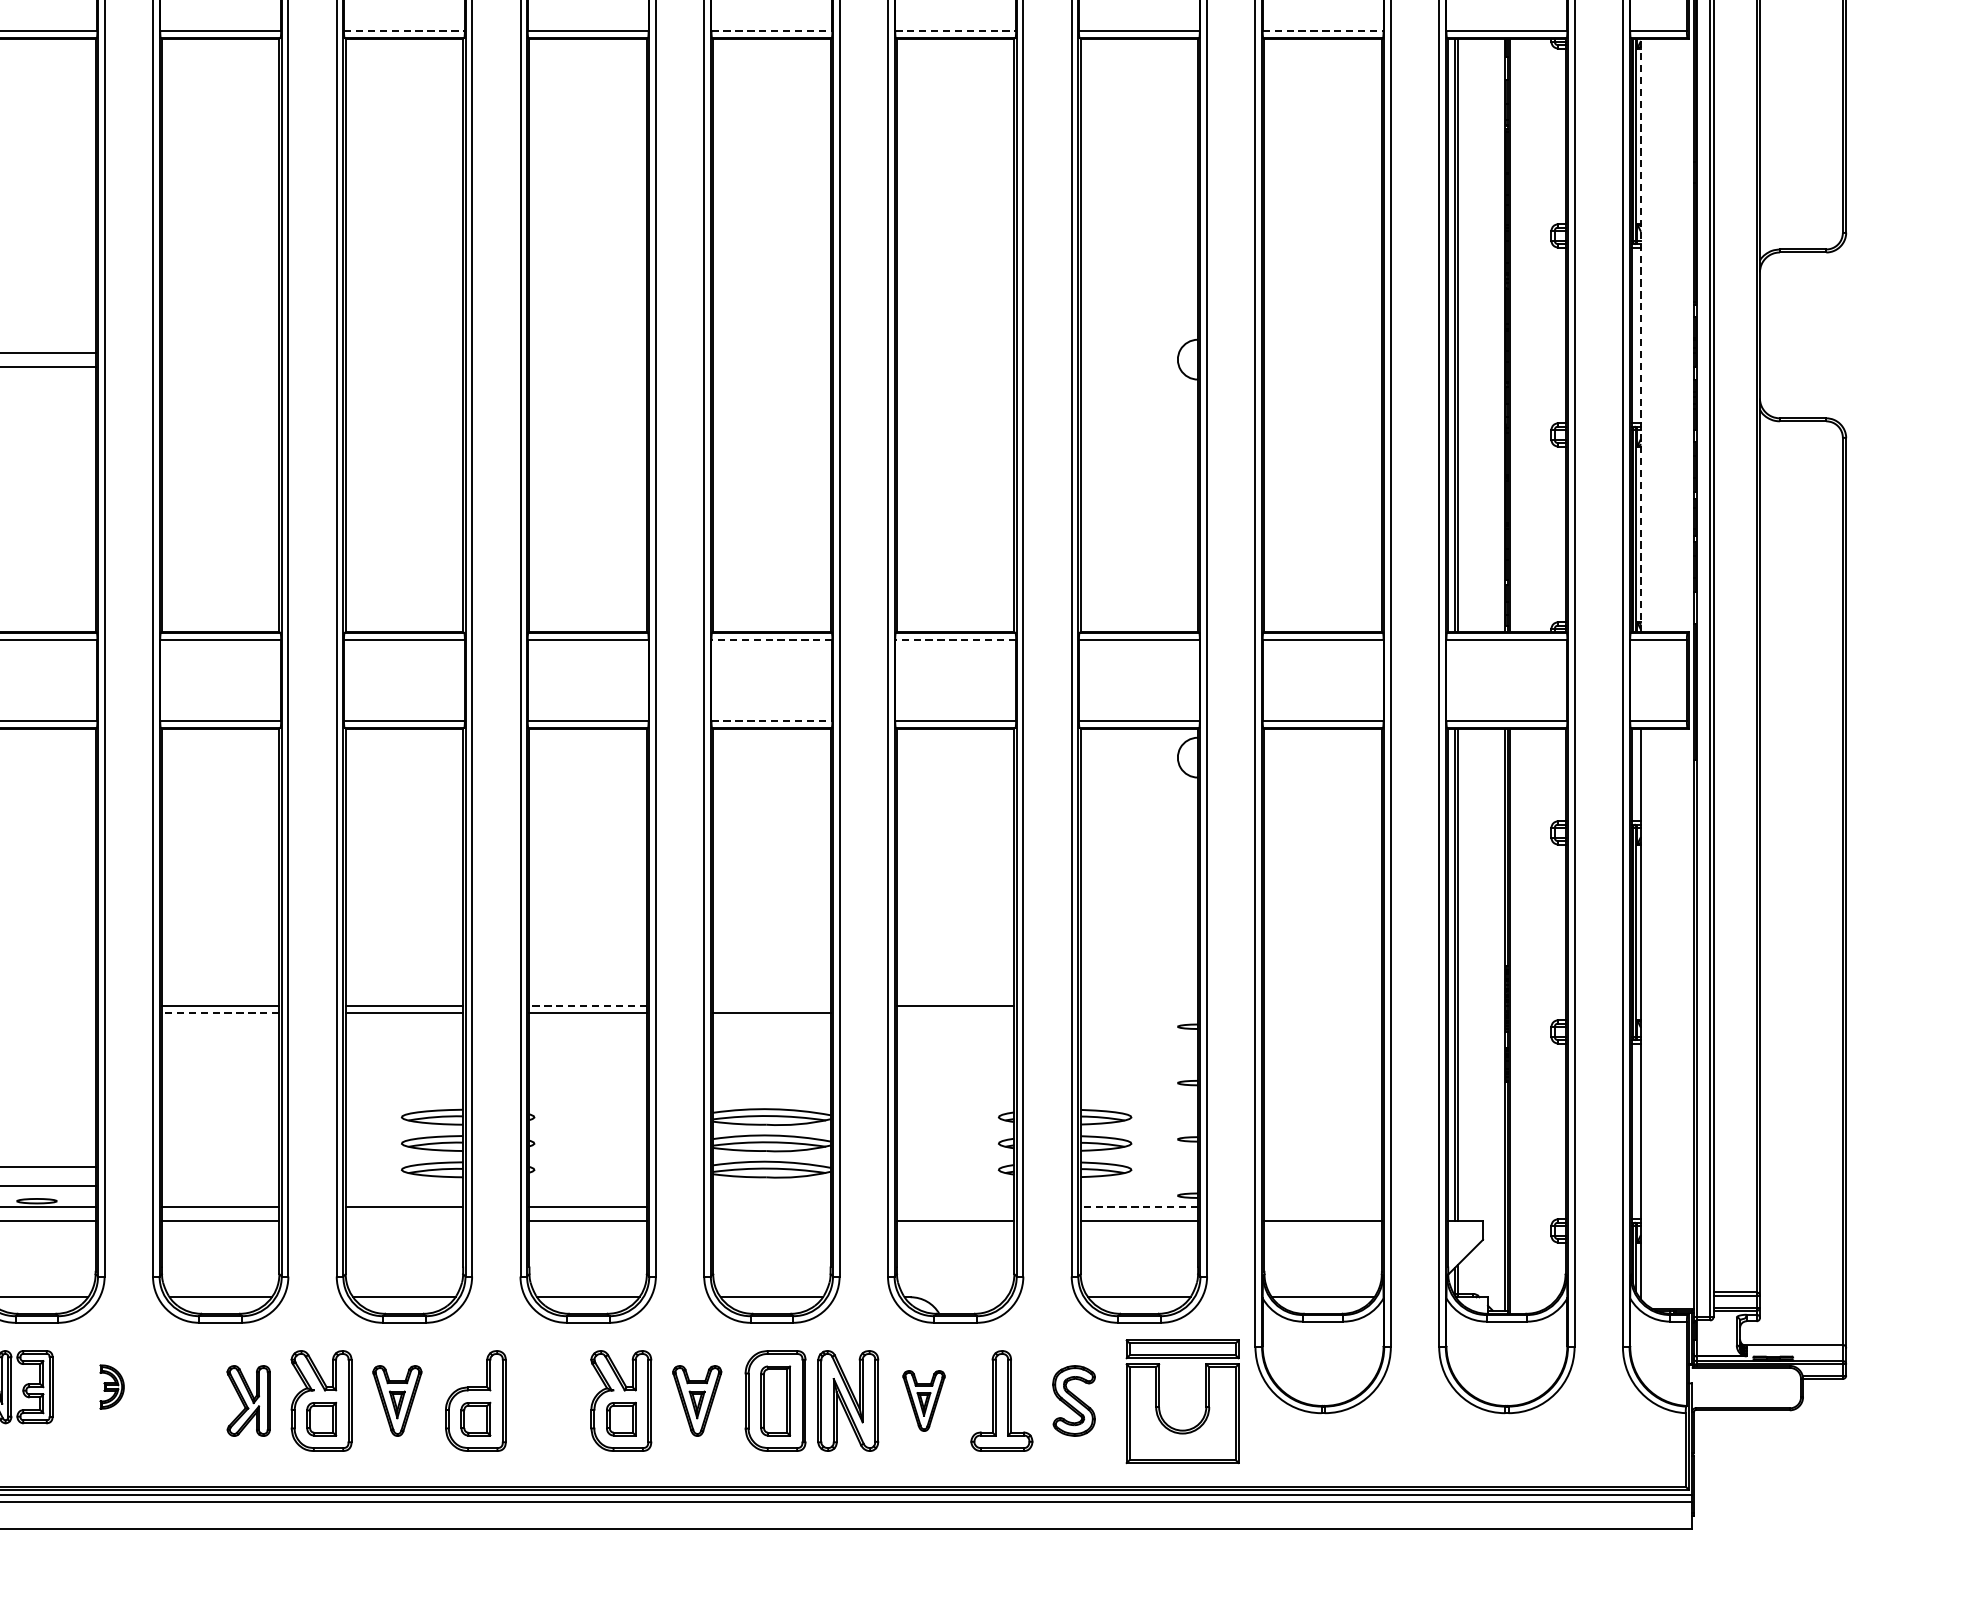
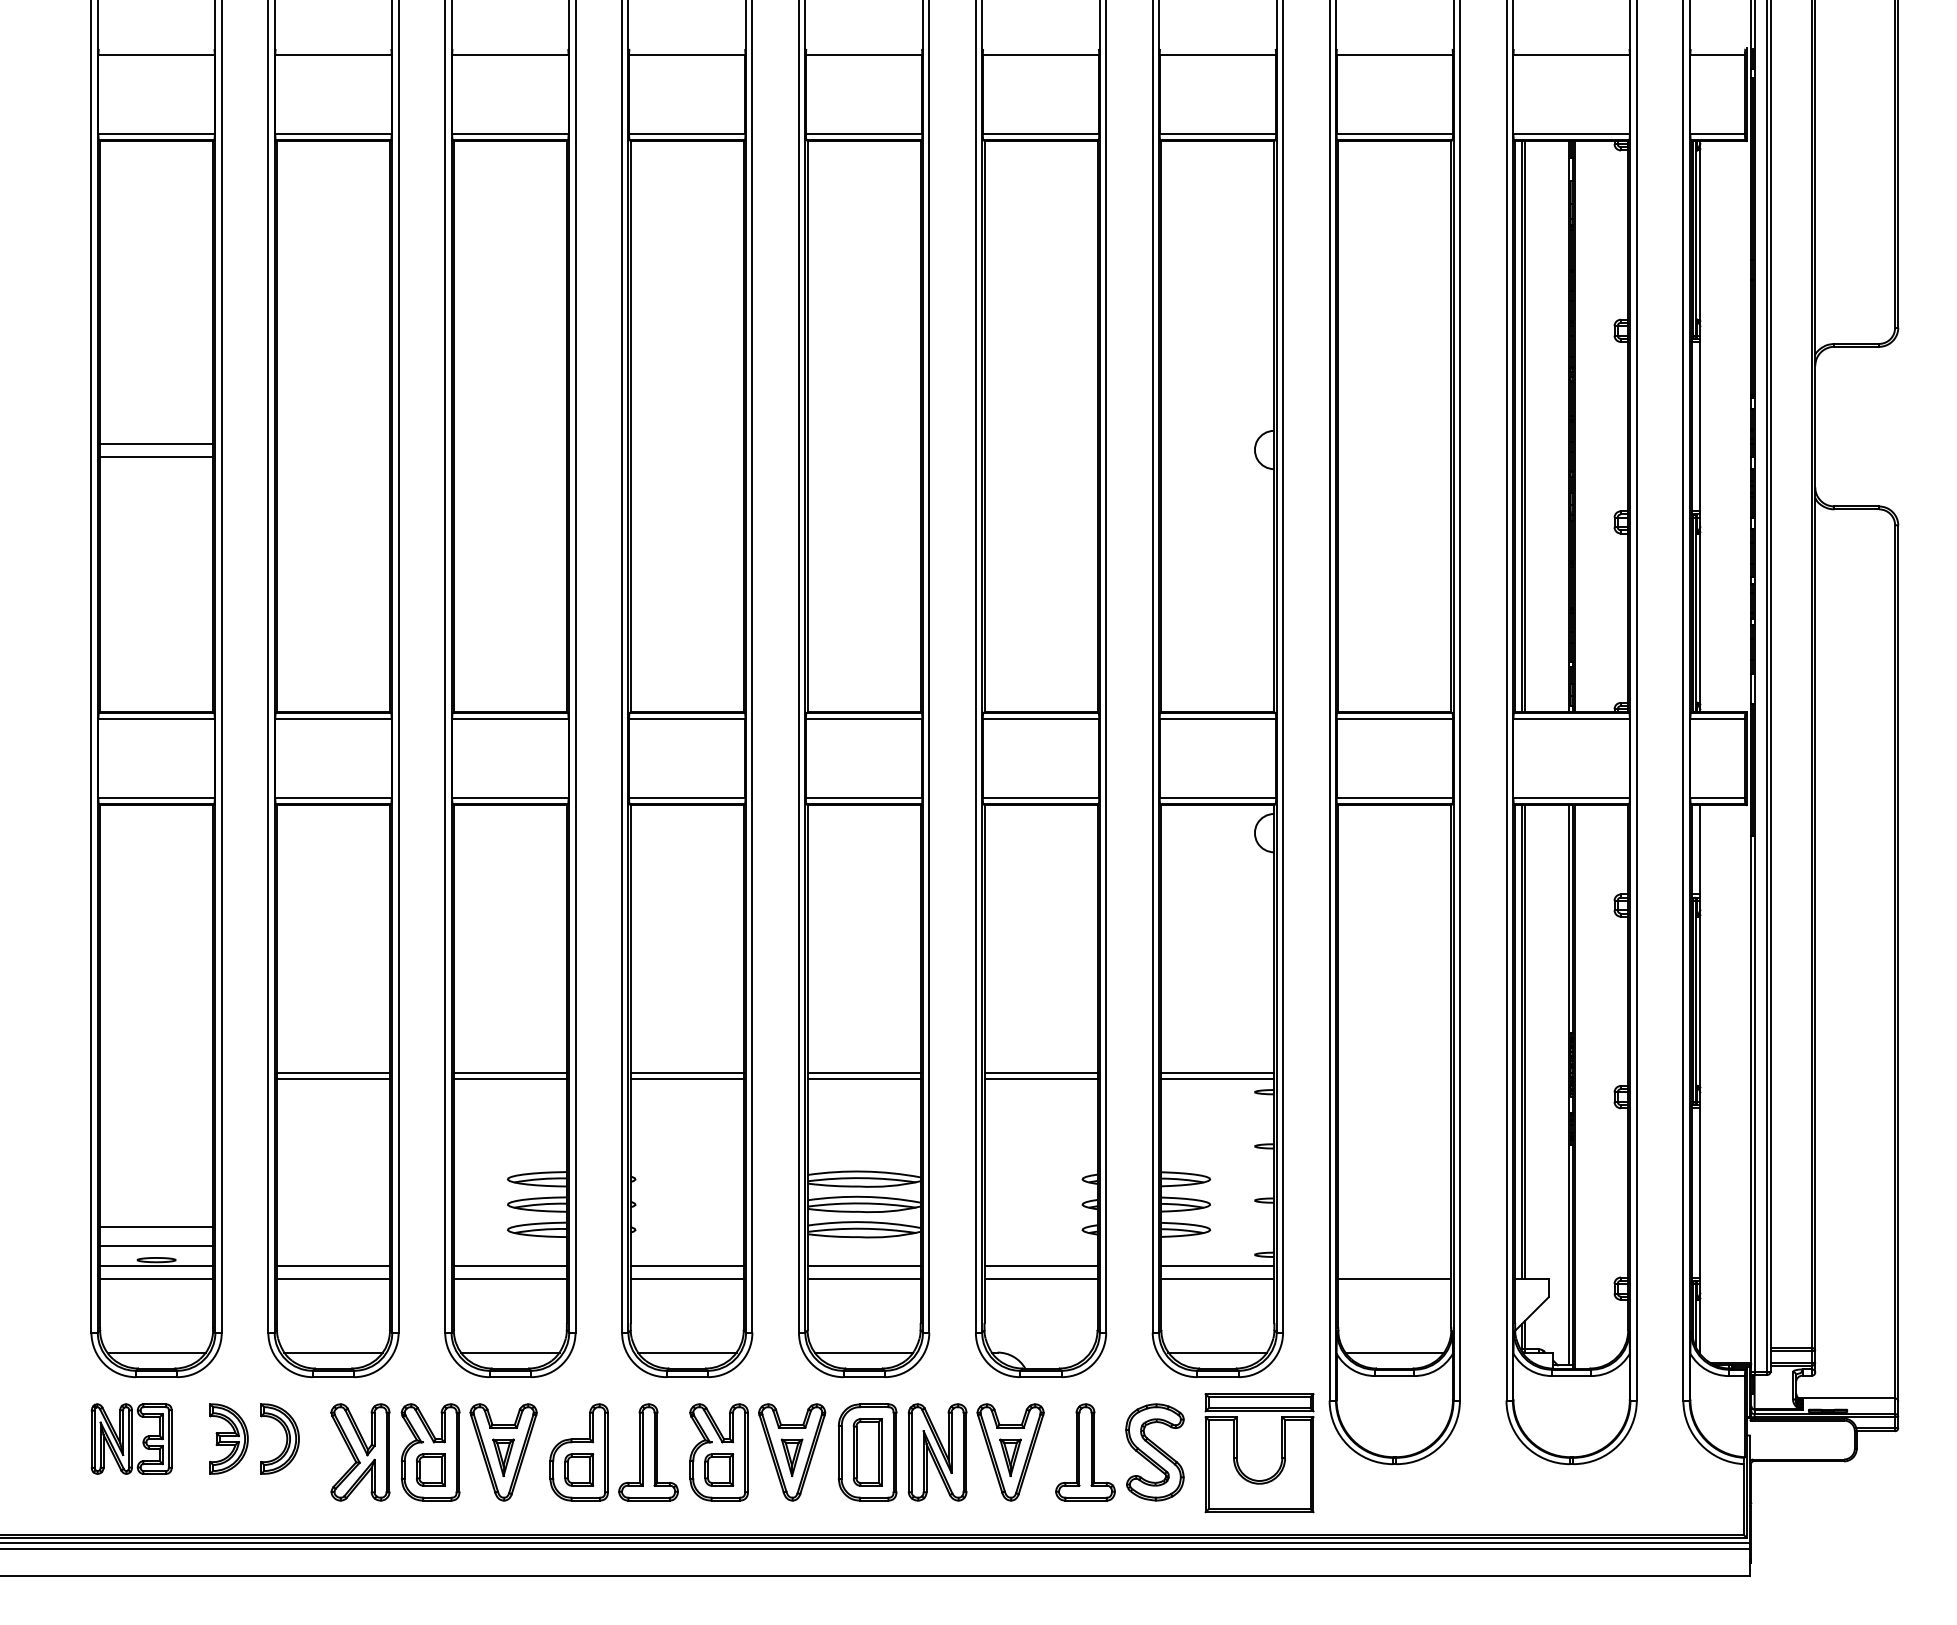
line: (404, 30) -> (510, 133), dashed -> solid
line: (772, 30) -> (864, 133), dashed -> solid
line: (956, 30) -> (1041, 133), dashed -> solid
line: (1323, 30) -> (1395, 133), dashed -> solid
line: (1640, 335) -> (1700, 426), dashed -> solid
line: (771, 639) -> (863, 719), dashed -> solid
line: (955, 639) -> (1040, 719), dashed -> solid
line: (772, 721) -> (864, 798), dashed -> solid
line: (588, 1006) -> (687, 1072), dashed -> solid
line: (771, 1006) -> (863, 1072), added
line: (1138, 1006) -> (1217, 1072), added
line: (220, 1012) -> (333, 1078), dashed -> solid
line: (955, 1012) -> (1040, 1078), added
line: (1138, 1012) -> (1217, 1078), added
line: (771, 1207) -> (863, 1266), added
line: (955, 1207) -> (1040, 1266), added
line: (1138, 1207) -> (1217, 1266), dashed -> solid
line: (403, 1220) -> (509, 1278), added
line: (771, 1220) -> (863, 1278), added
part: (111, 1386) -> (228, 1438), size x1.67
part: (171, 1386) -> (286, 1438), added
part: (248, 1401) -> (360, 1452), size x1.43
part: (397, 1401) -> (503, 1452), size x1.43
part: (547, 1401) -> (648, 1452), added
part: (697, 1401) -> (792, 1452), size x1.43
part: (923, 1401) -> (1010, 1452), size x1.67
part: (1073, 1401) -> (1154, 1452), size x1.43

